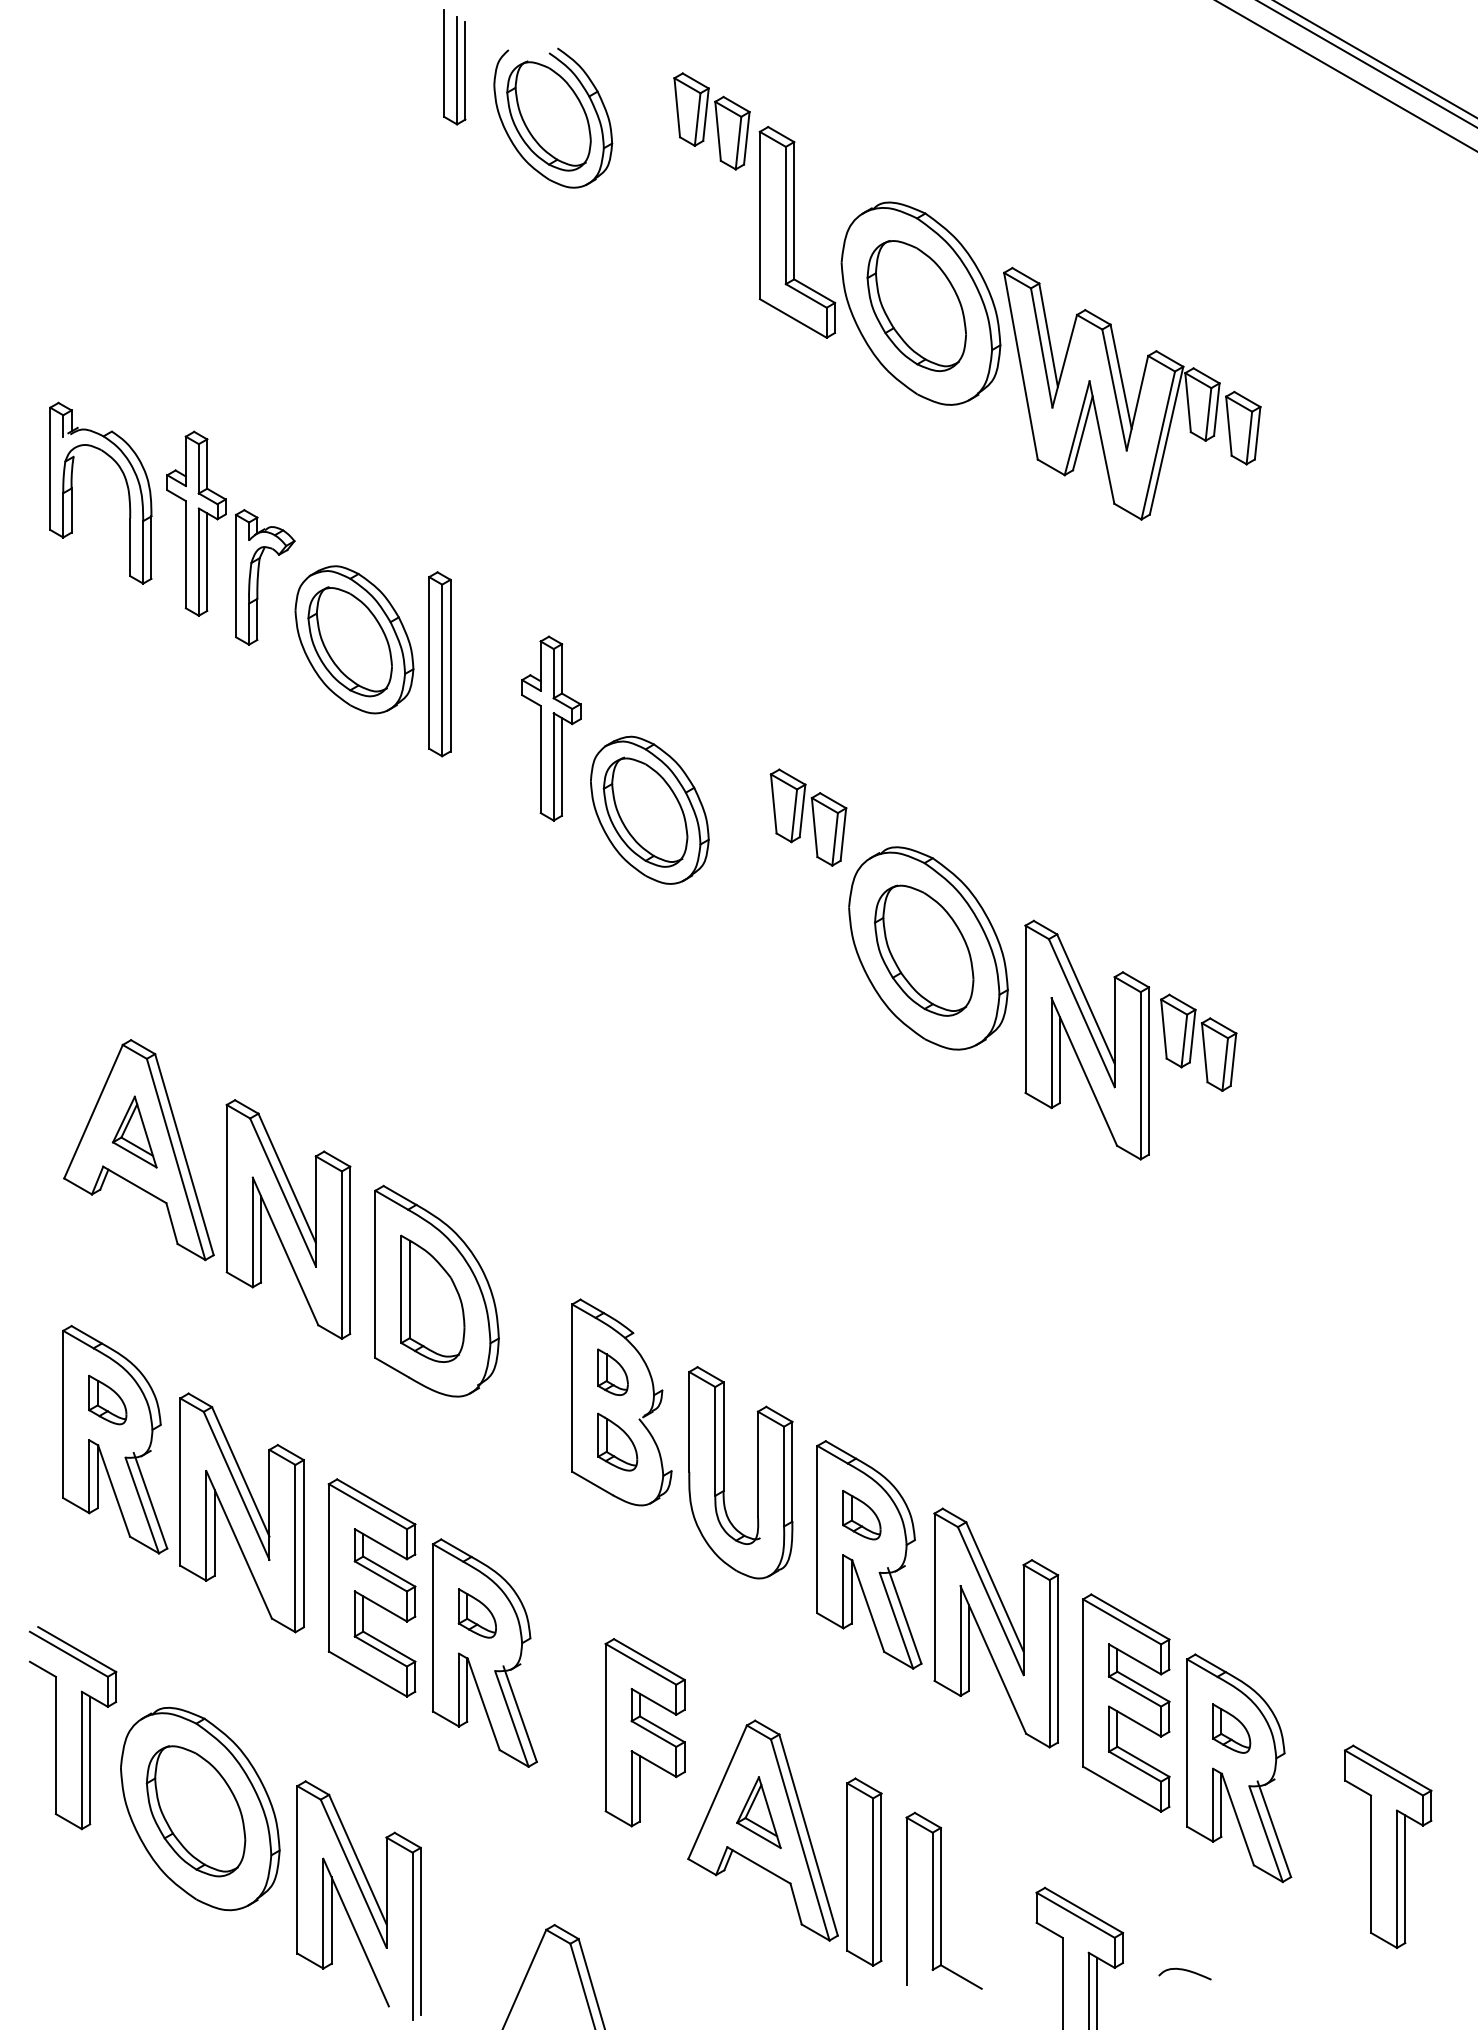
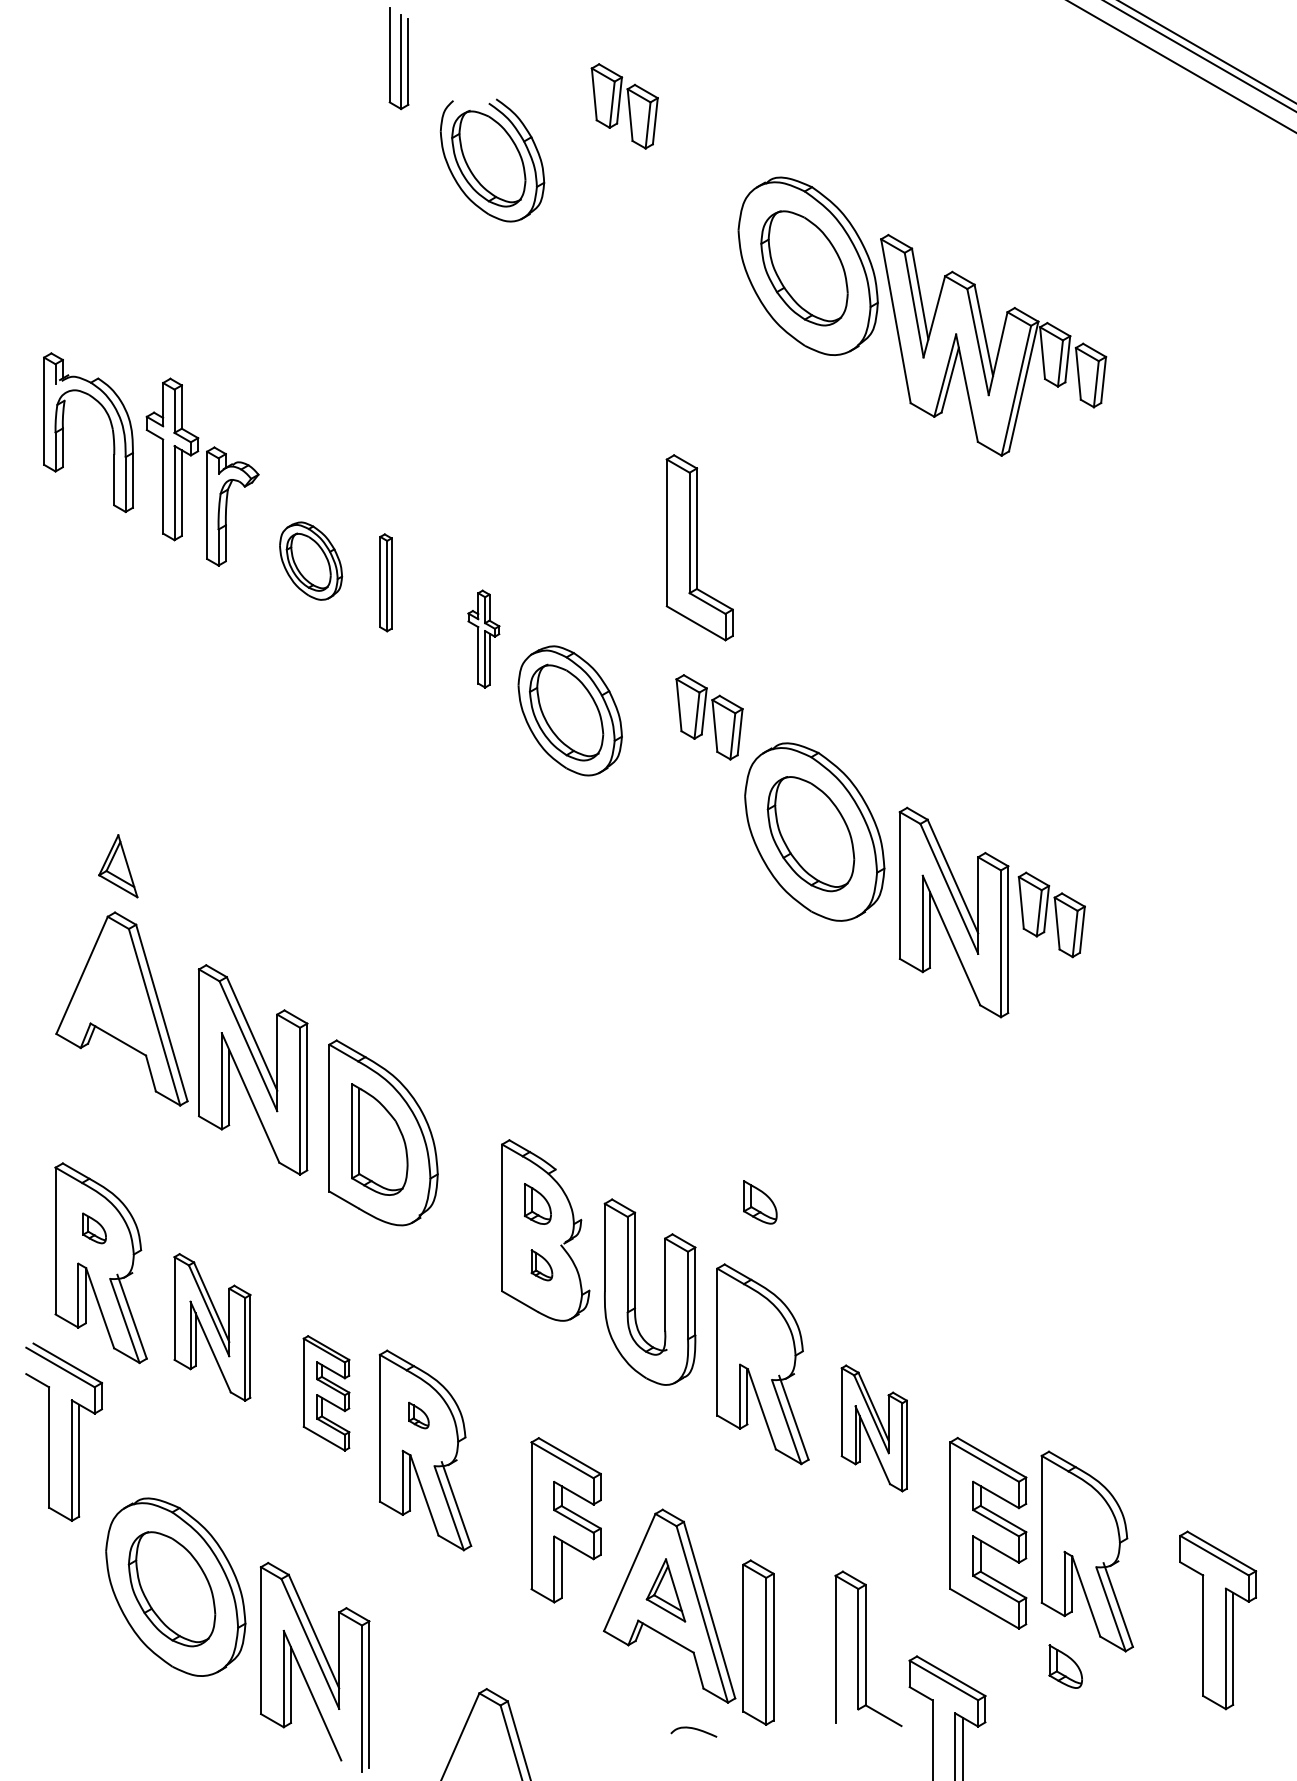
part: (553, 118) -> (492, 160), moved
part: (797, 232) -> (699, 547), moved
part: (353, 638) -> (310, 560), size x0.6
part: (439, 664) -> (385, 582), size x0.6
part: (550, 727) -> (483, 638), size x0.6
part: (135, 1132) -> (118, 866), moved
part: (107, 1400) -> (94, 1228), size x0.7
part: (617, 1442) -> (541, 1265), size x0.6
part: (242, 1513) -> (212, 1327), size x0.7
part: (862, 1515) -> (760, 1202), moved
part: (372, 1588) -> (326, 1393), size x0.6
part: (476, 1613) -> (418, 1415), size x0.6
part: (996, 1628) -> (874, 1428), size x0.6
part: (1126, 1702) -> (988, 1532), moved
part: (81, 1727) -> (71, 1431), moved
part: (1231, 1728) -> (1065, 1666), moved
part: (944, 1900) -> (868, 1648), moved
curve: (1184, 1971) -> (693, 1729), moved

